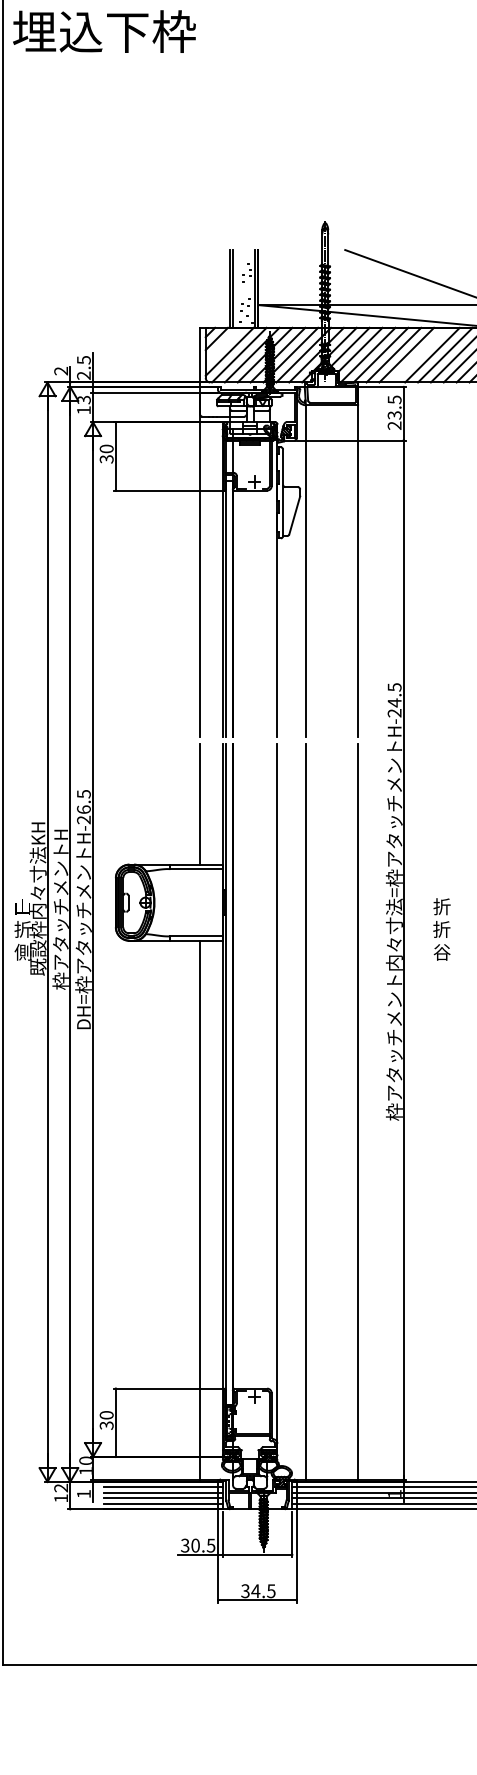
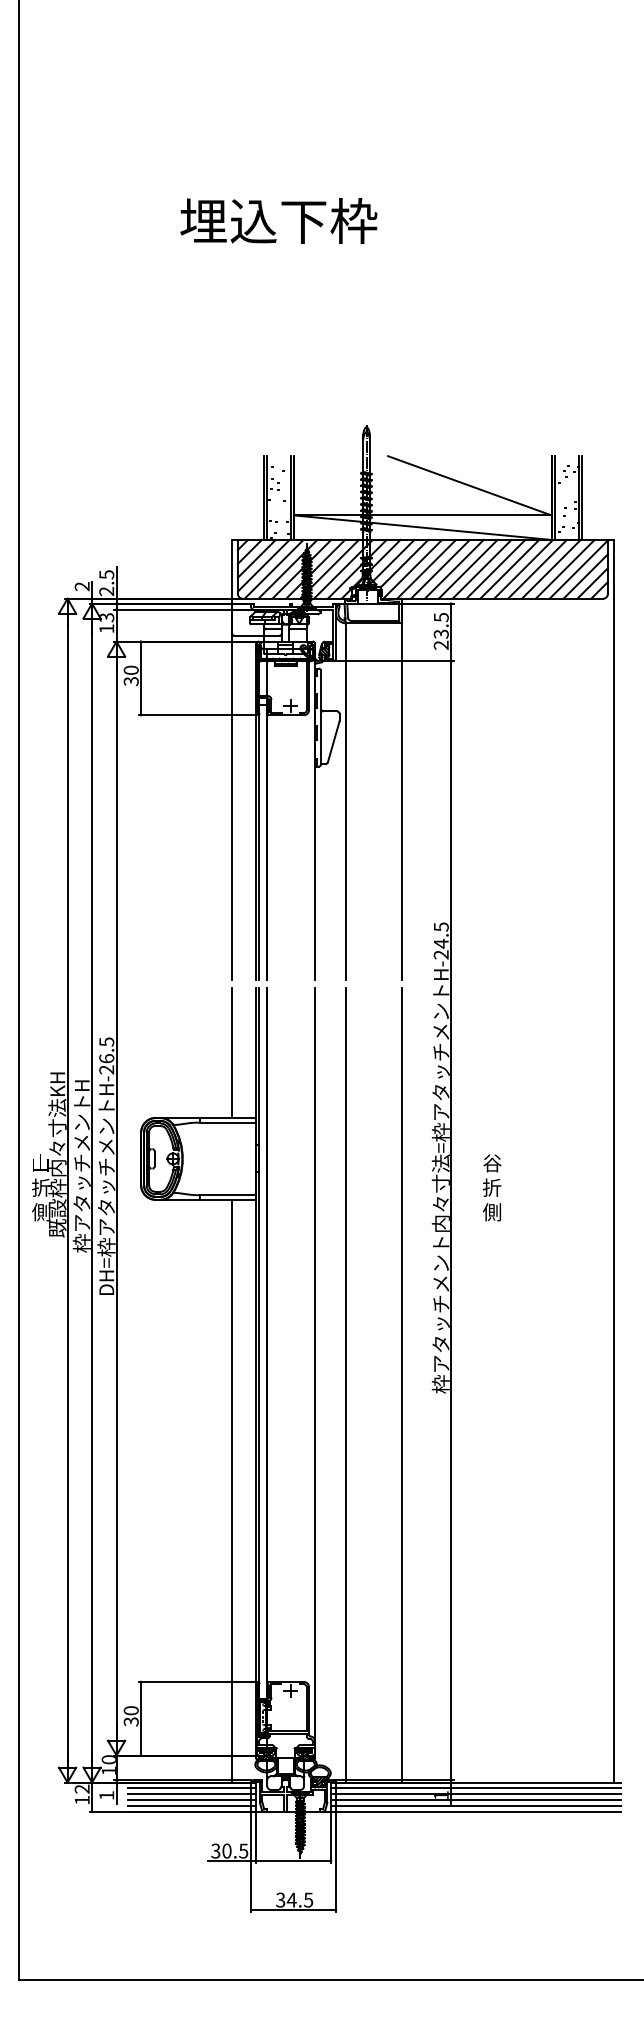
text: (104, 31) -> (278, 220), moved
line: (223, 345) -> (256, 558), added
line: (418, 354) -> (467, 568), added
text: (442, 907) -> (492, 1163), 折 -> 谷
text: (442, 952) -> (492, 1212), 谷 -> 側

